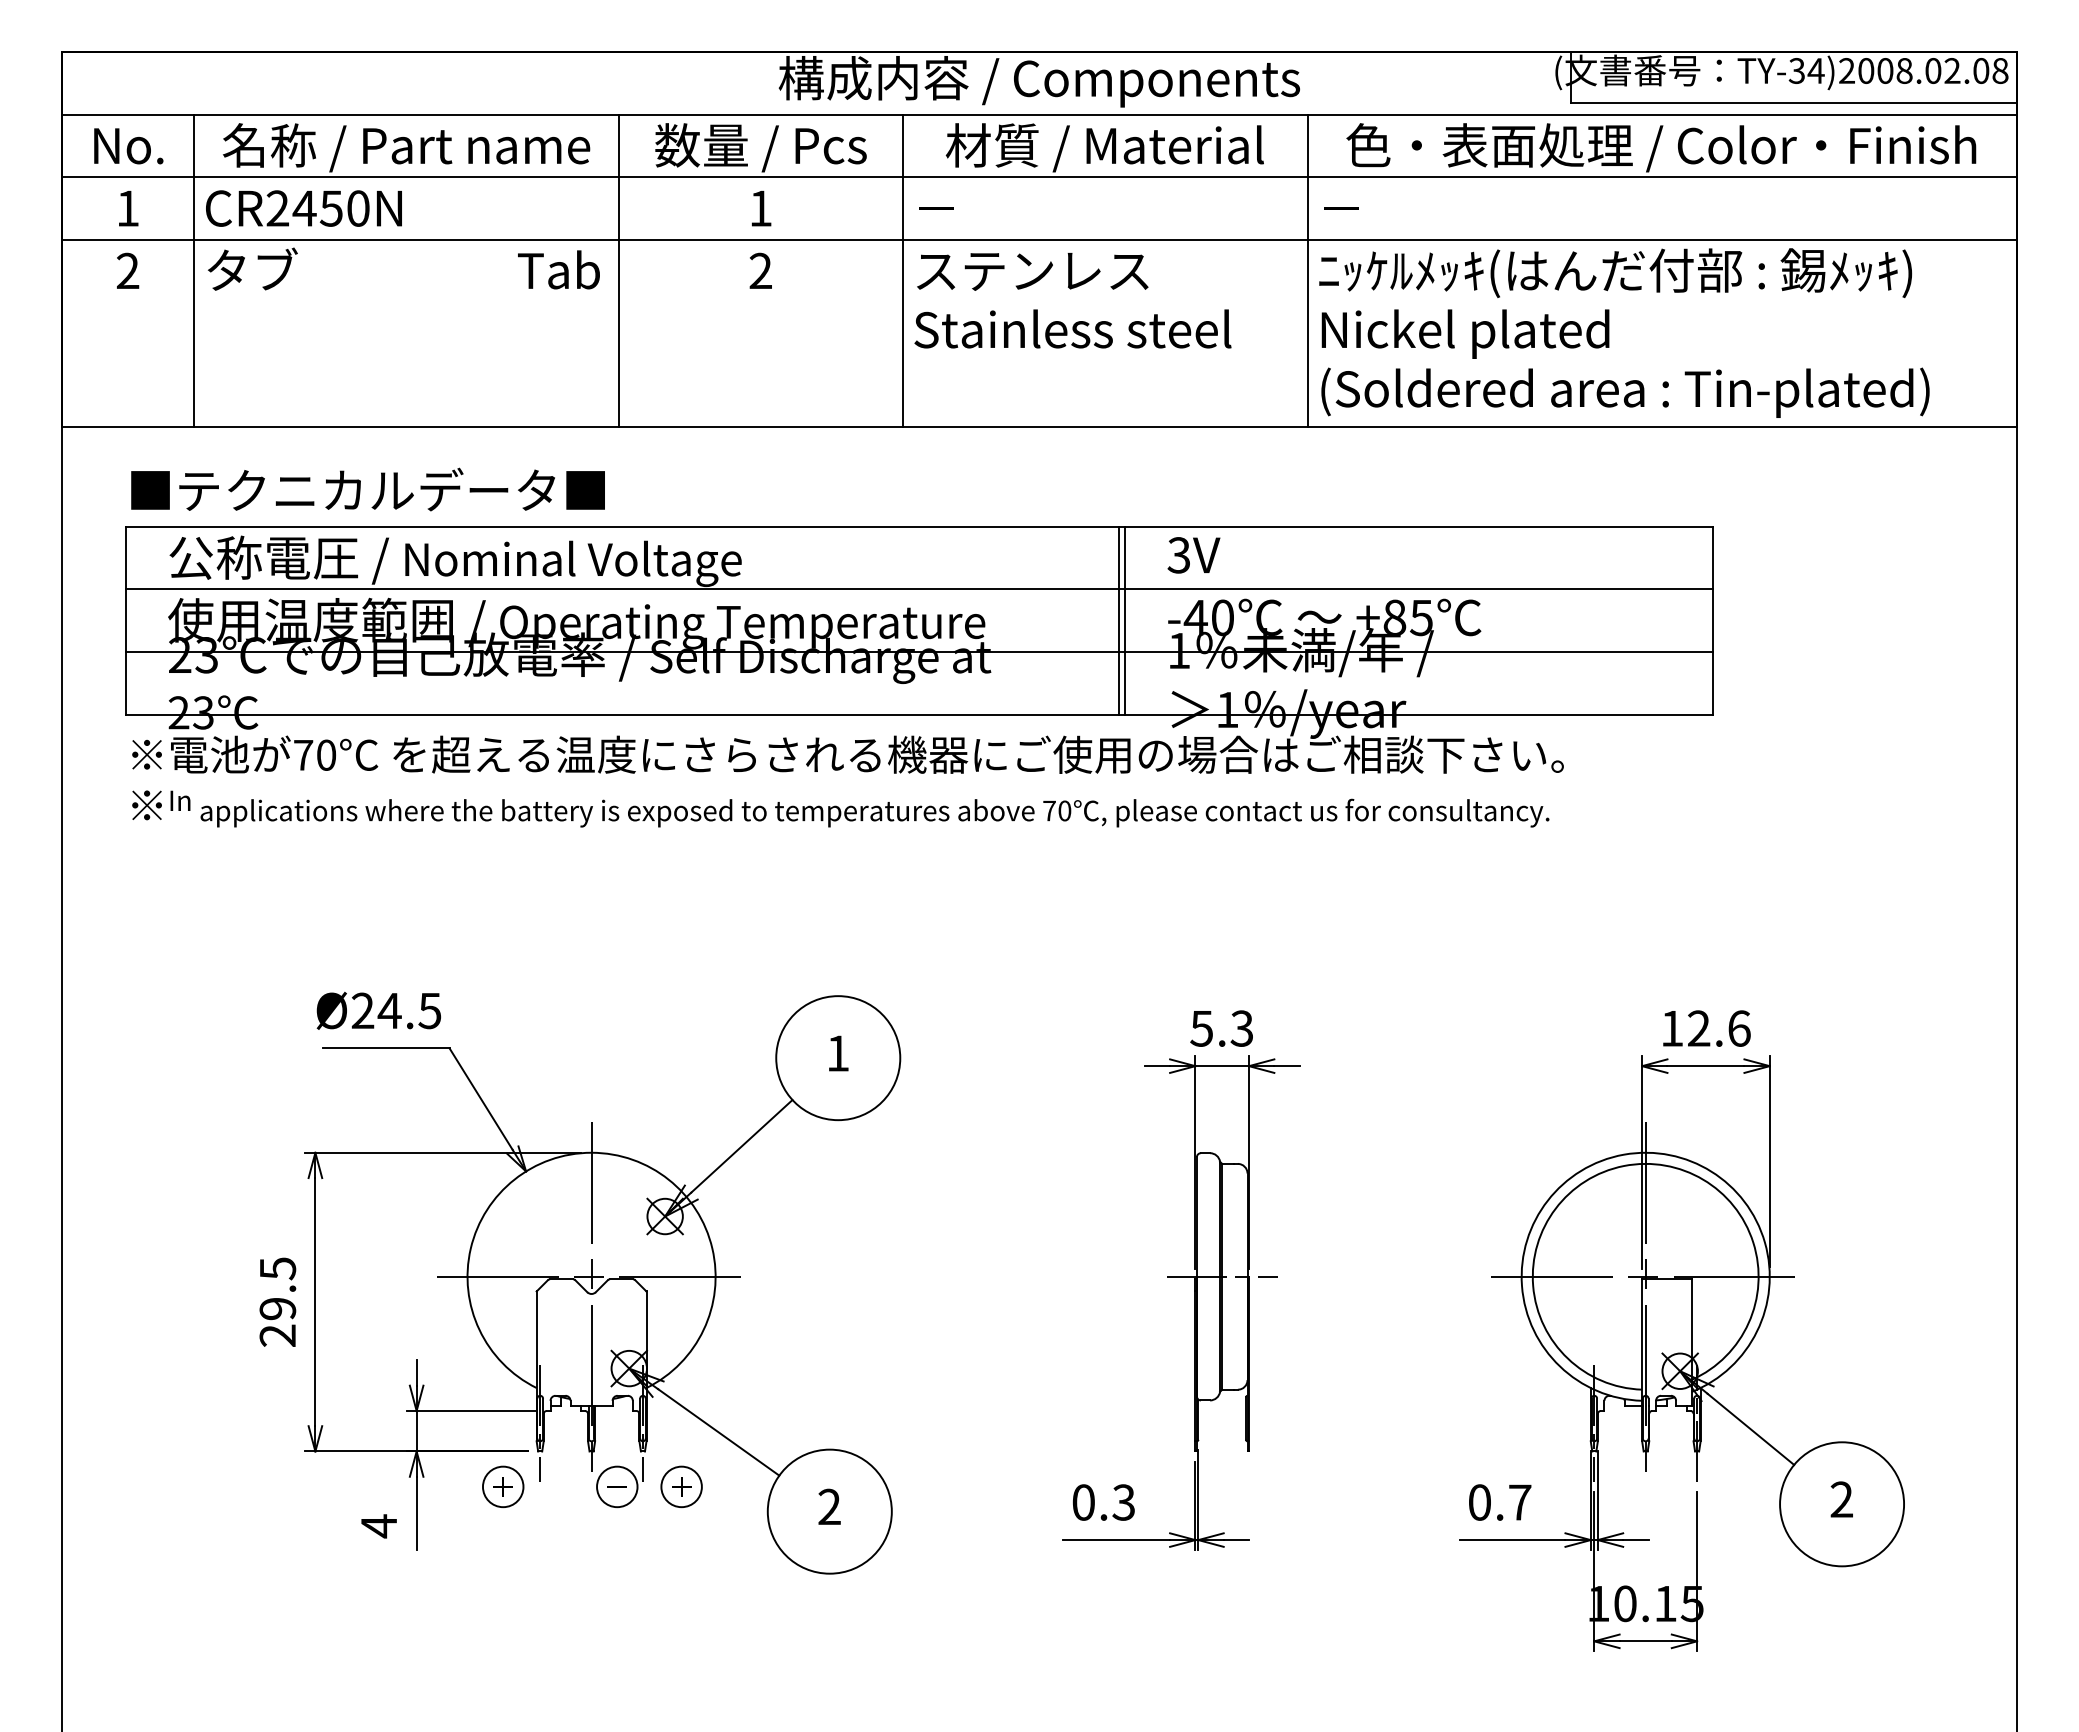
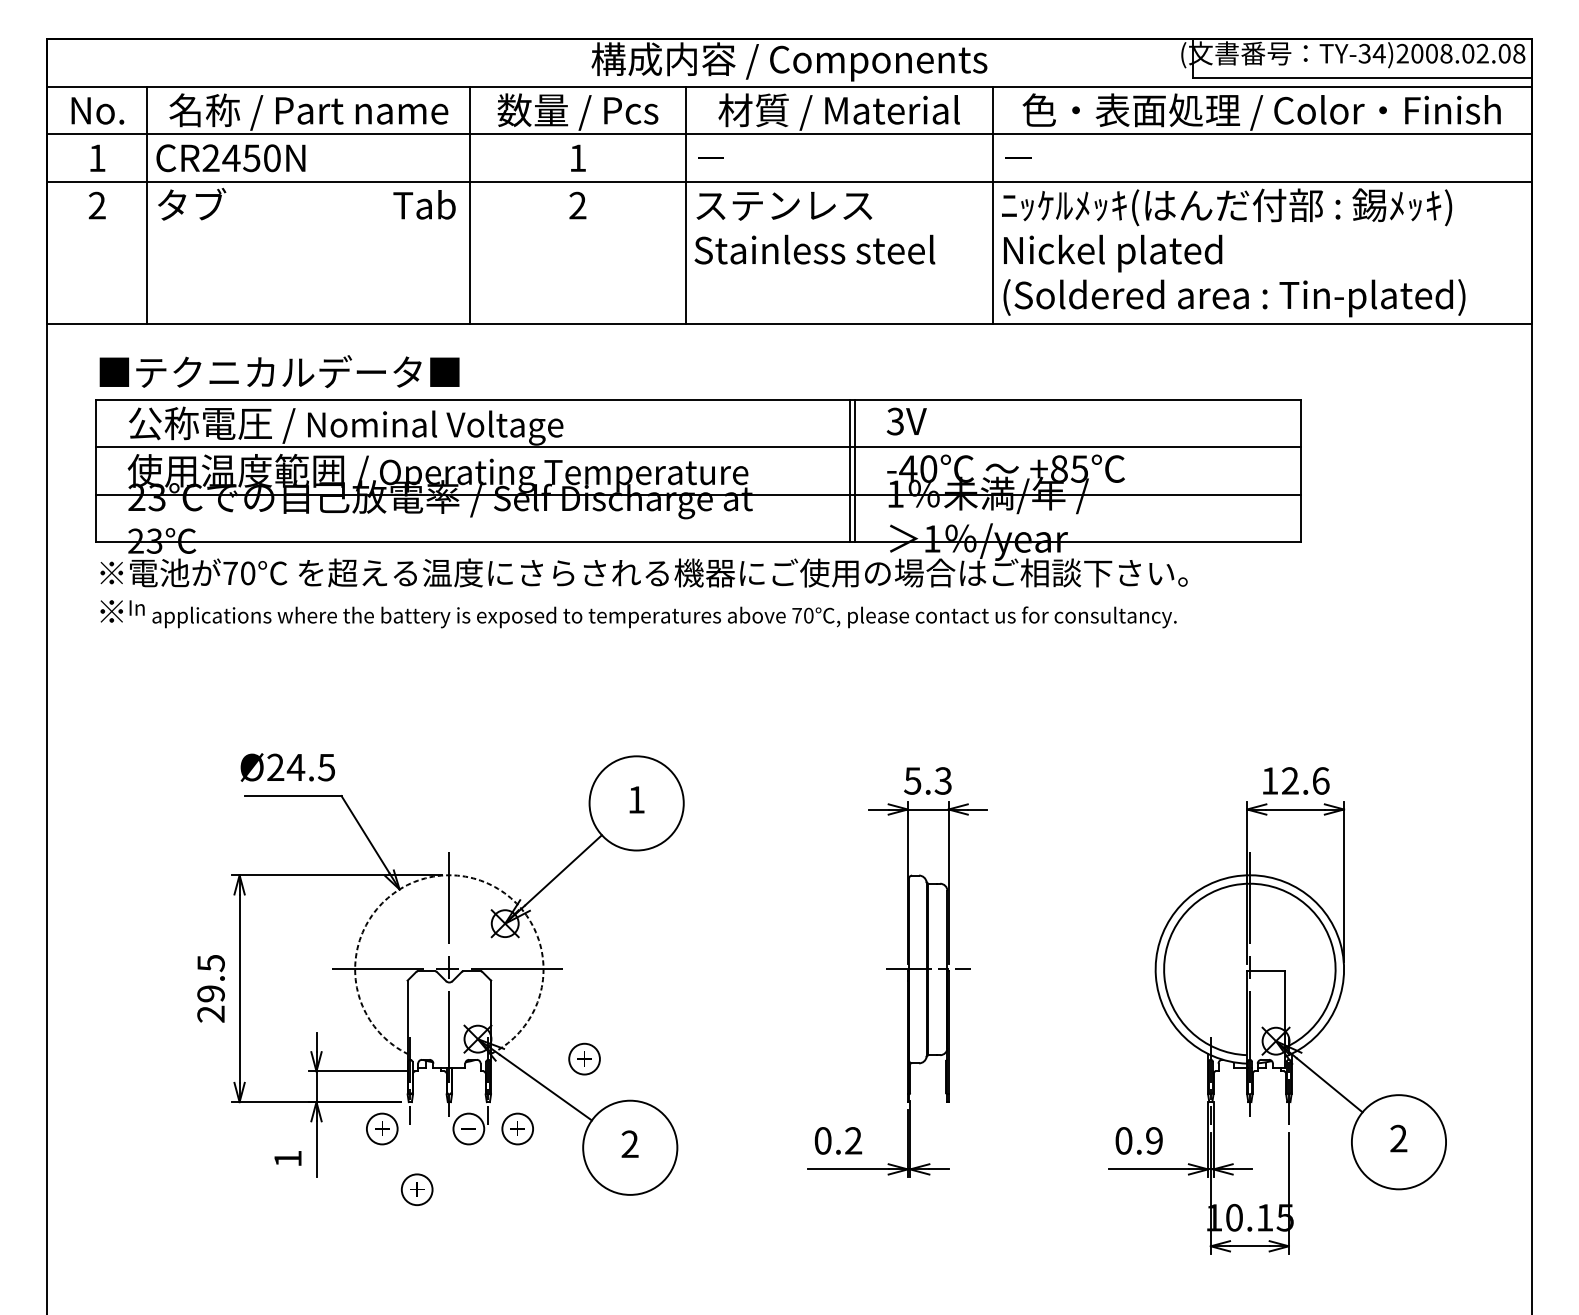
arc: (591, 1152) -> (449, 875), solid -> dashed
line: (1645, 1276) -> (1249, 969), removed
part: (769, 1394) -> (584, 1058), added
text: (1123, 1502) -> (853, 1140), 0.3 -> 0.2
text: (1520, 1502) -> (1154, 1140), 0.7 -> 0.9
text: (378, 1526) -> (287, 1159), 4 -> 1
part: (549, 1566) -> (417, 1189), added

